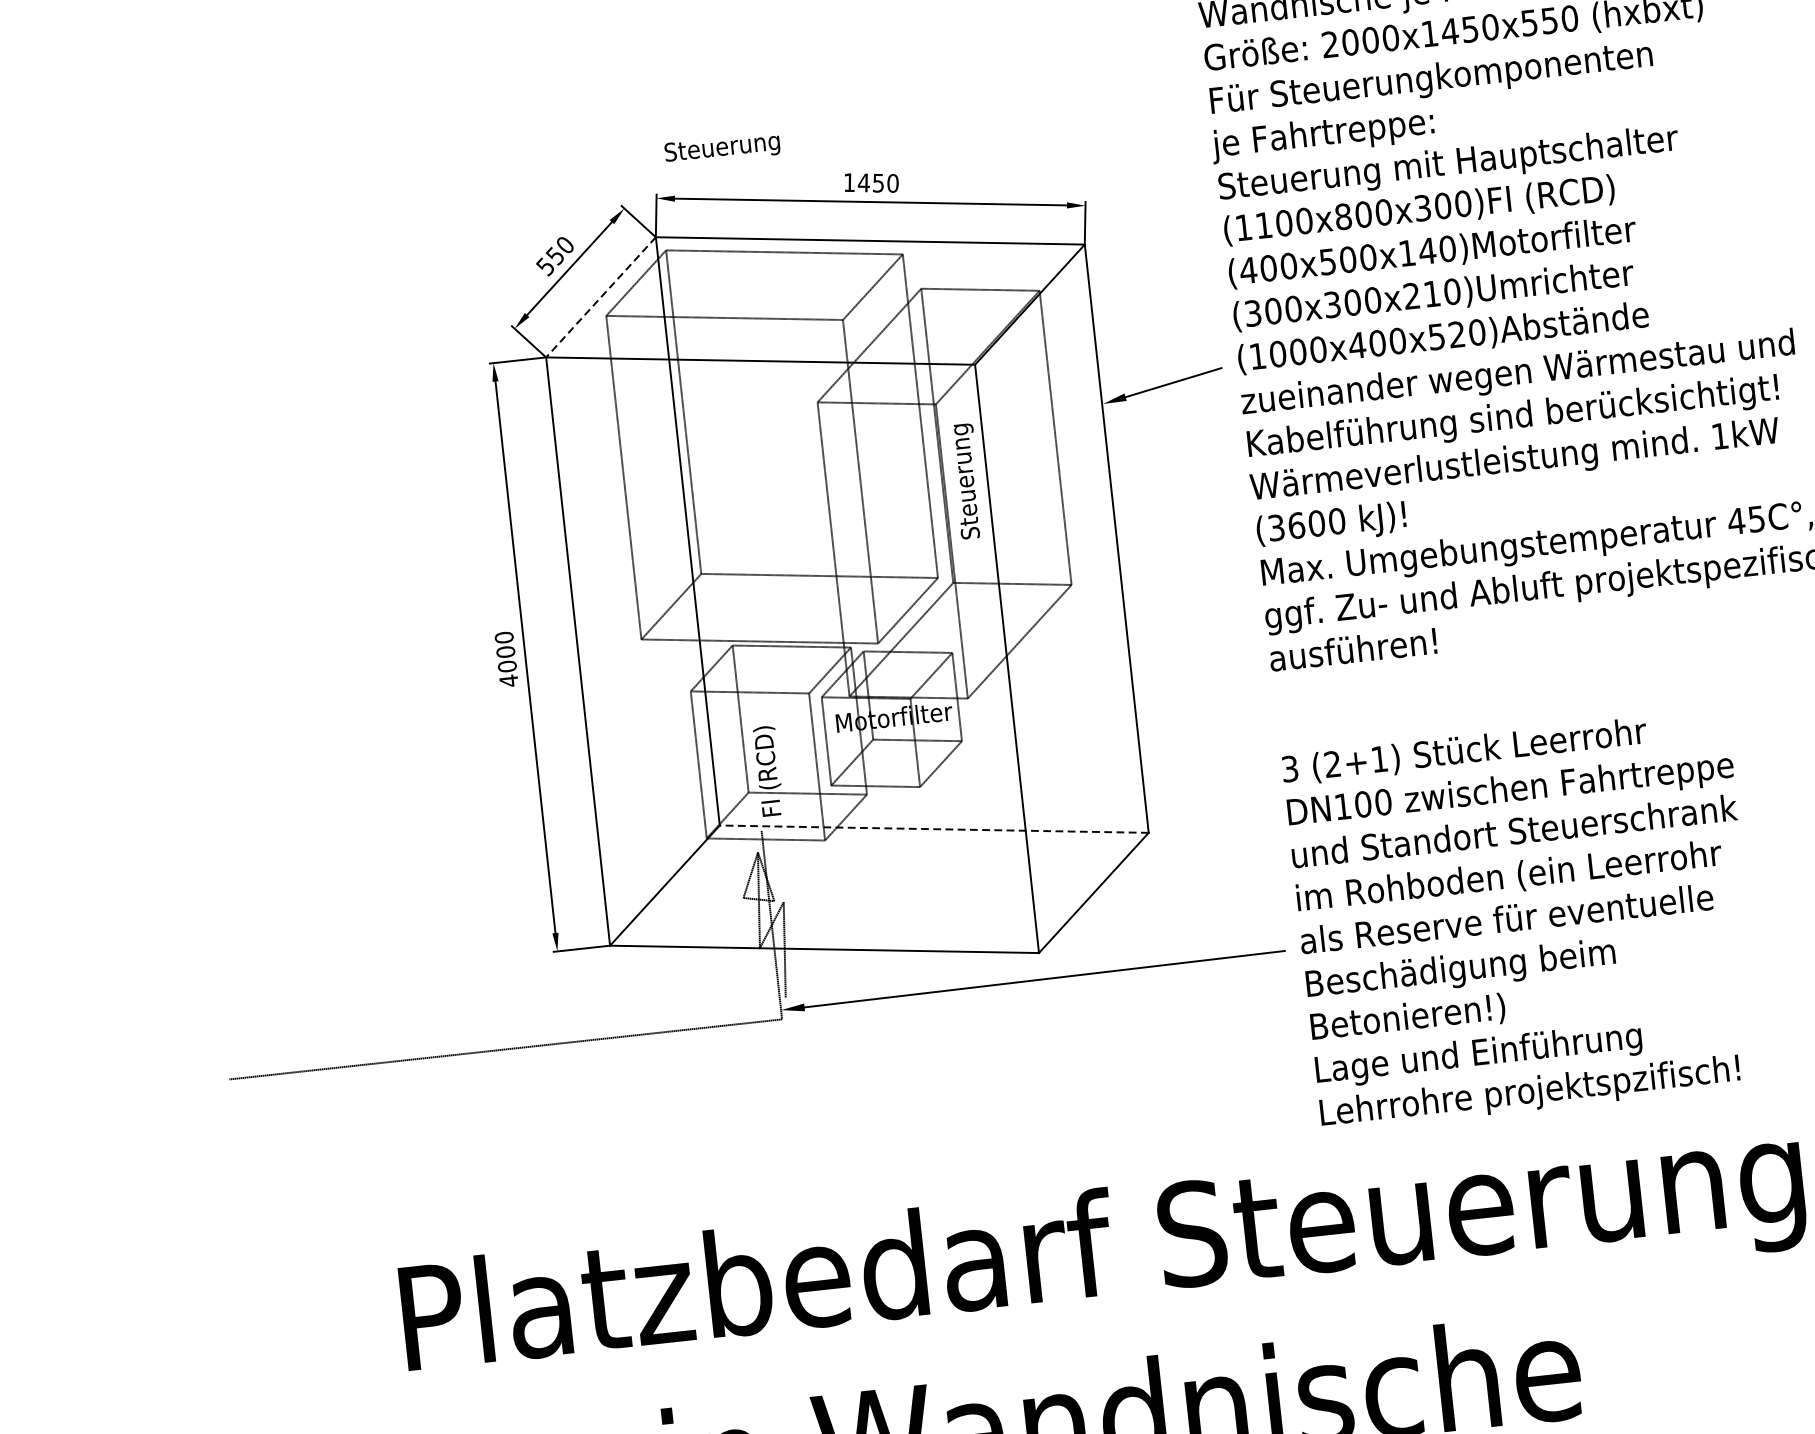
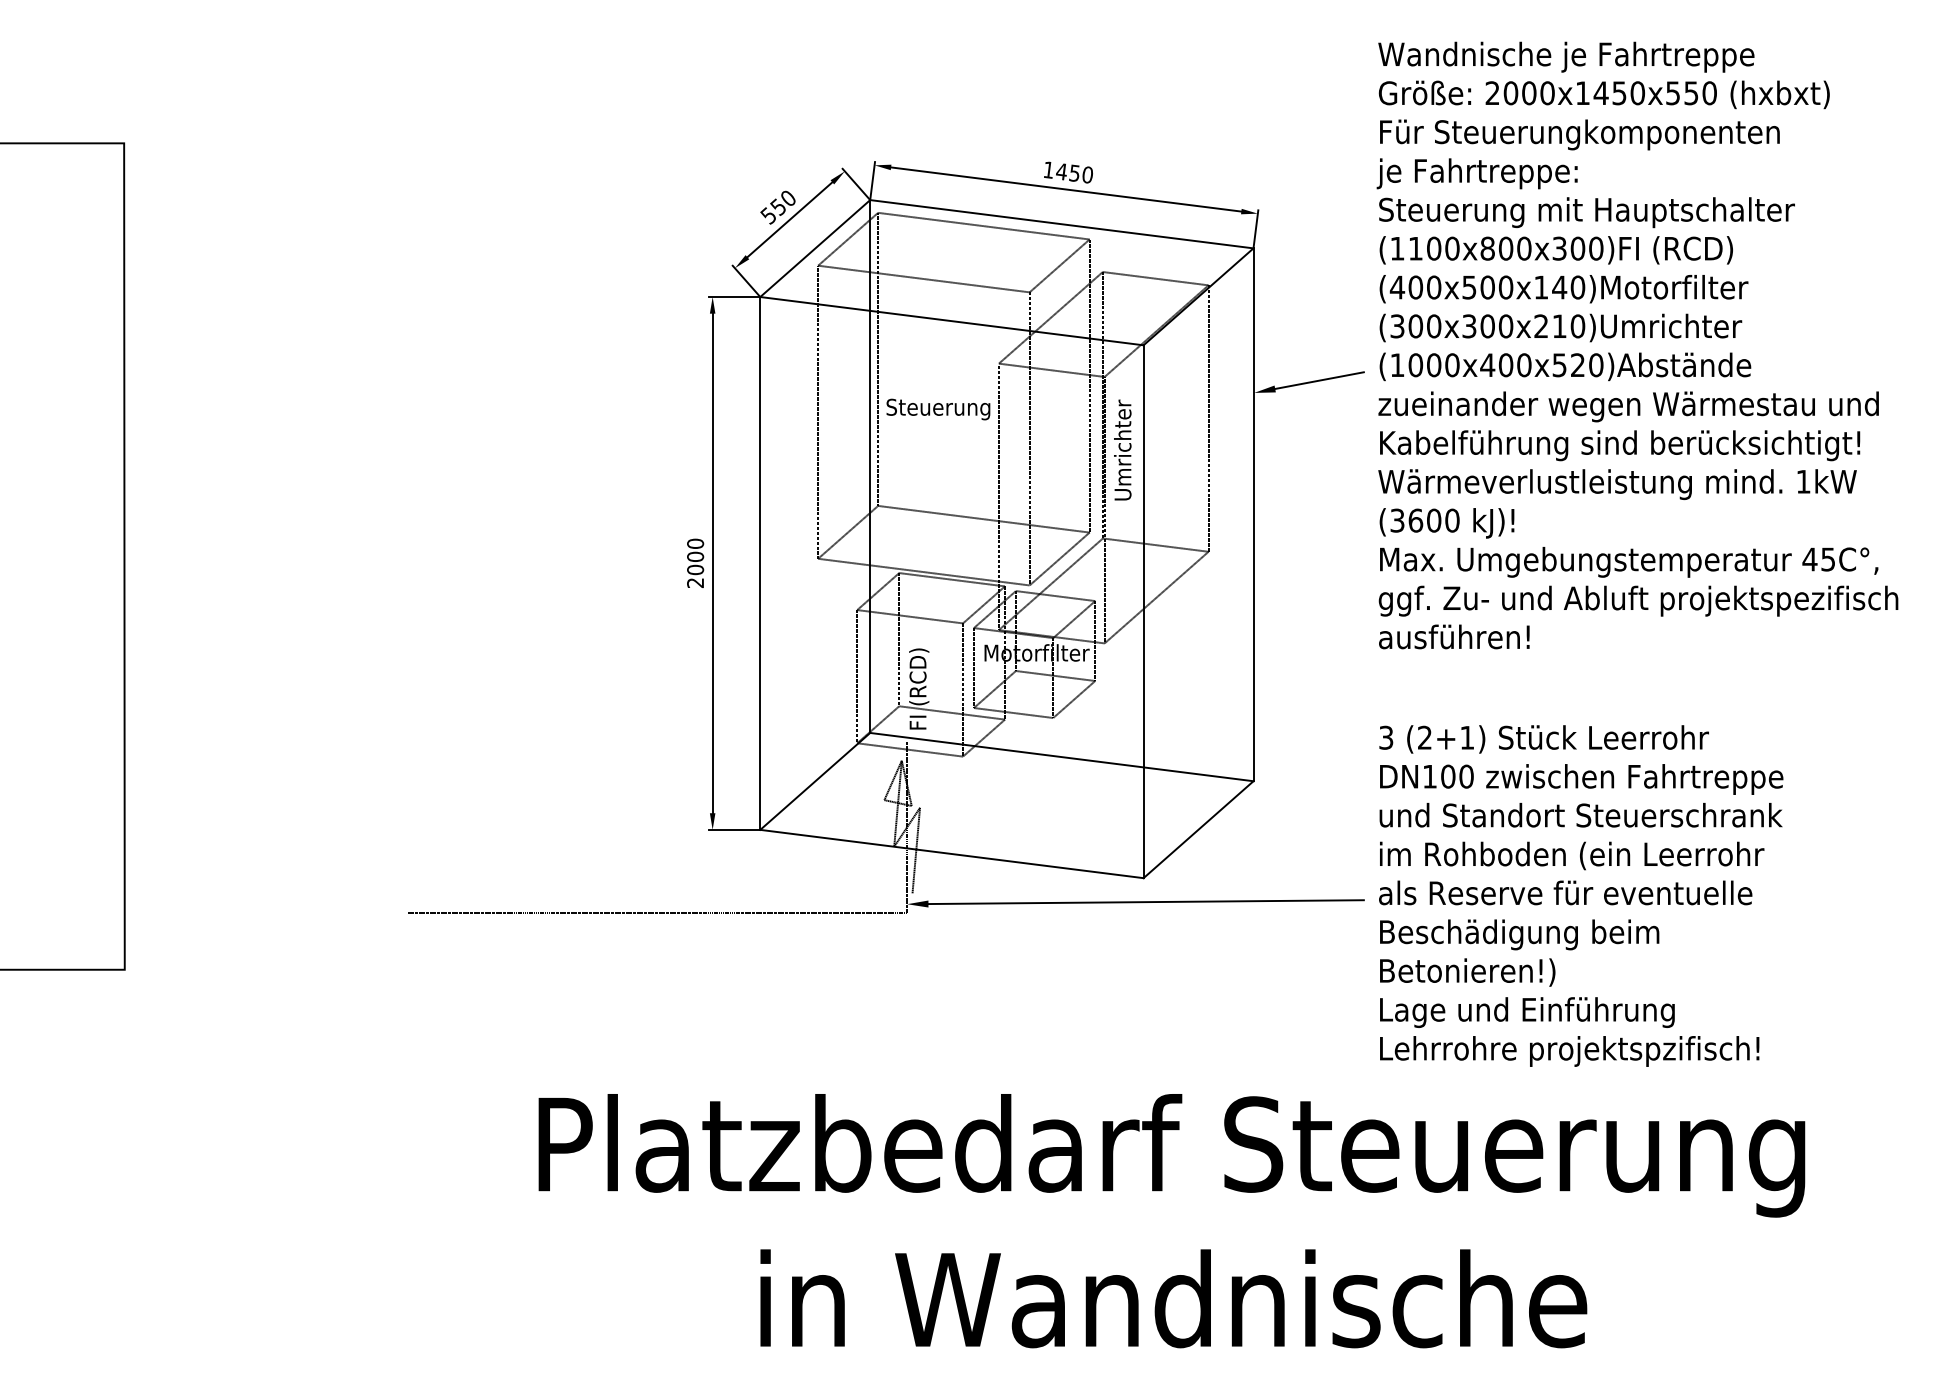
text: (722, 148) -> (938, 409), moved
line: (600, 297) -> (814, 248), dashed -> solid
text: (966, 480) -> (1124, 448), Steuerung -> Umrichter
text: (508, 680) -> (695, 582), 4000 -> 2000
line: (933, 829) -> (1061, 757), dashed -> solid

